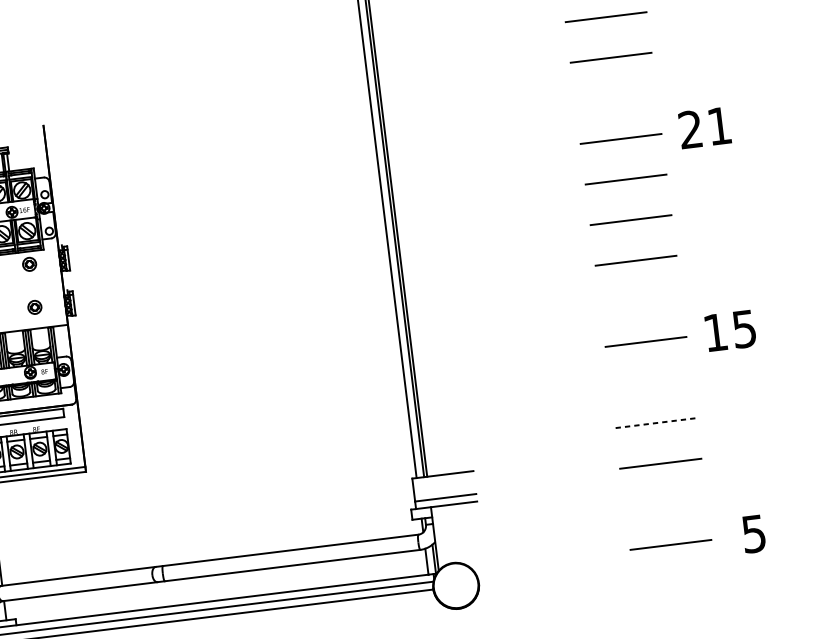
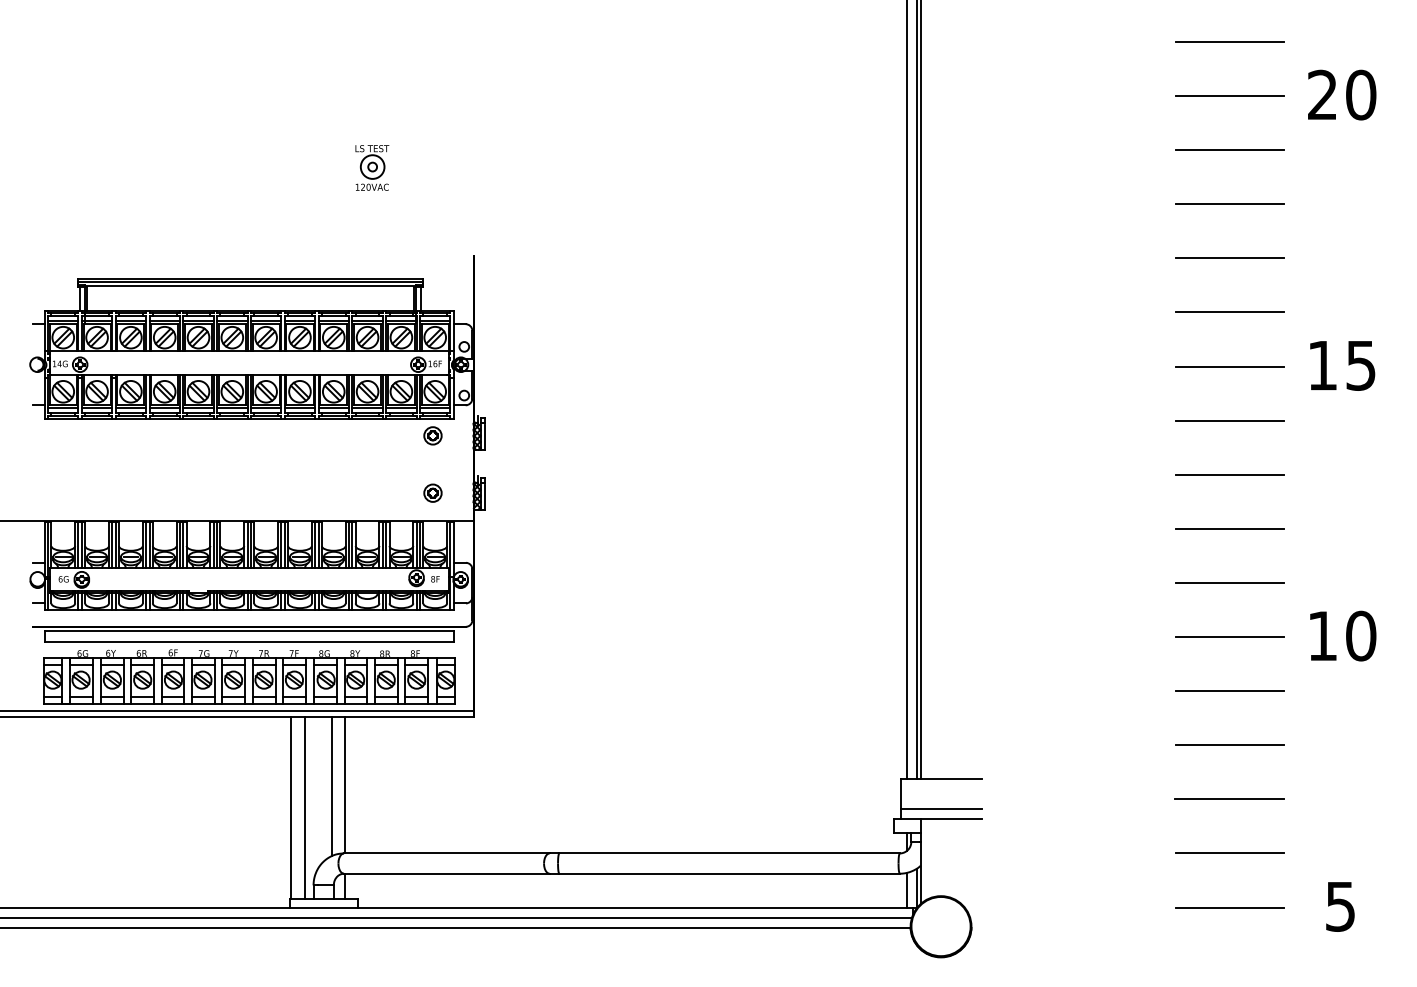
line: (615, 98) -> (1229, 312), added
text: (704, 127) -> (1341, 365), 21 -> 15
line: (640, 301) -> (1229, 582), added
text: (744, 328) -> (1361, 635), 15 -> 10
line: (650, 382) -> (1229, 691), added
line: (655, 423) -> (1229, 745), dashed -> solid
line: (665, 504) -> (1229, 853), added

